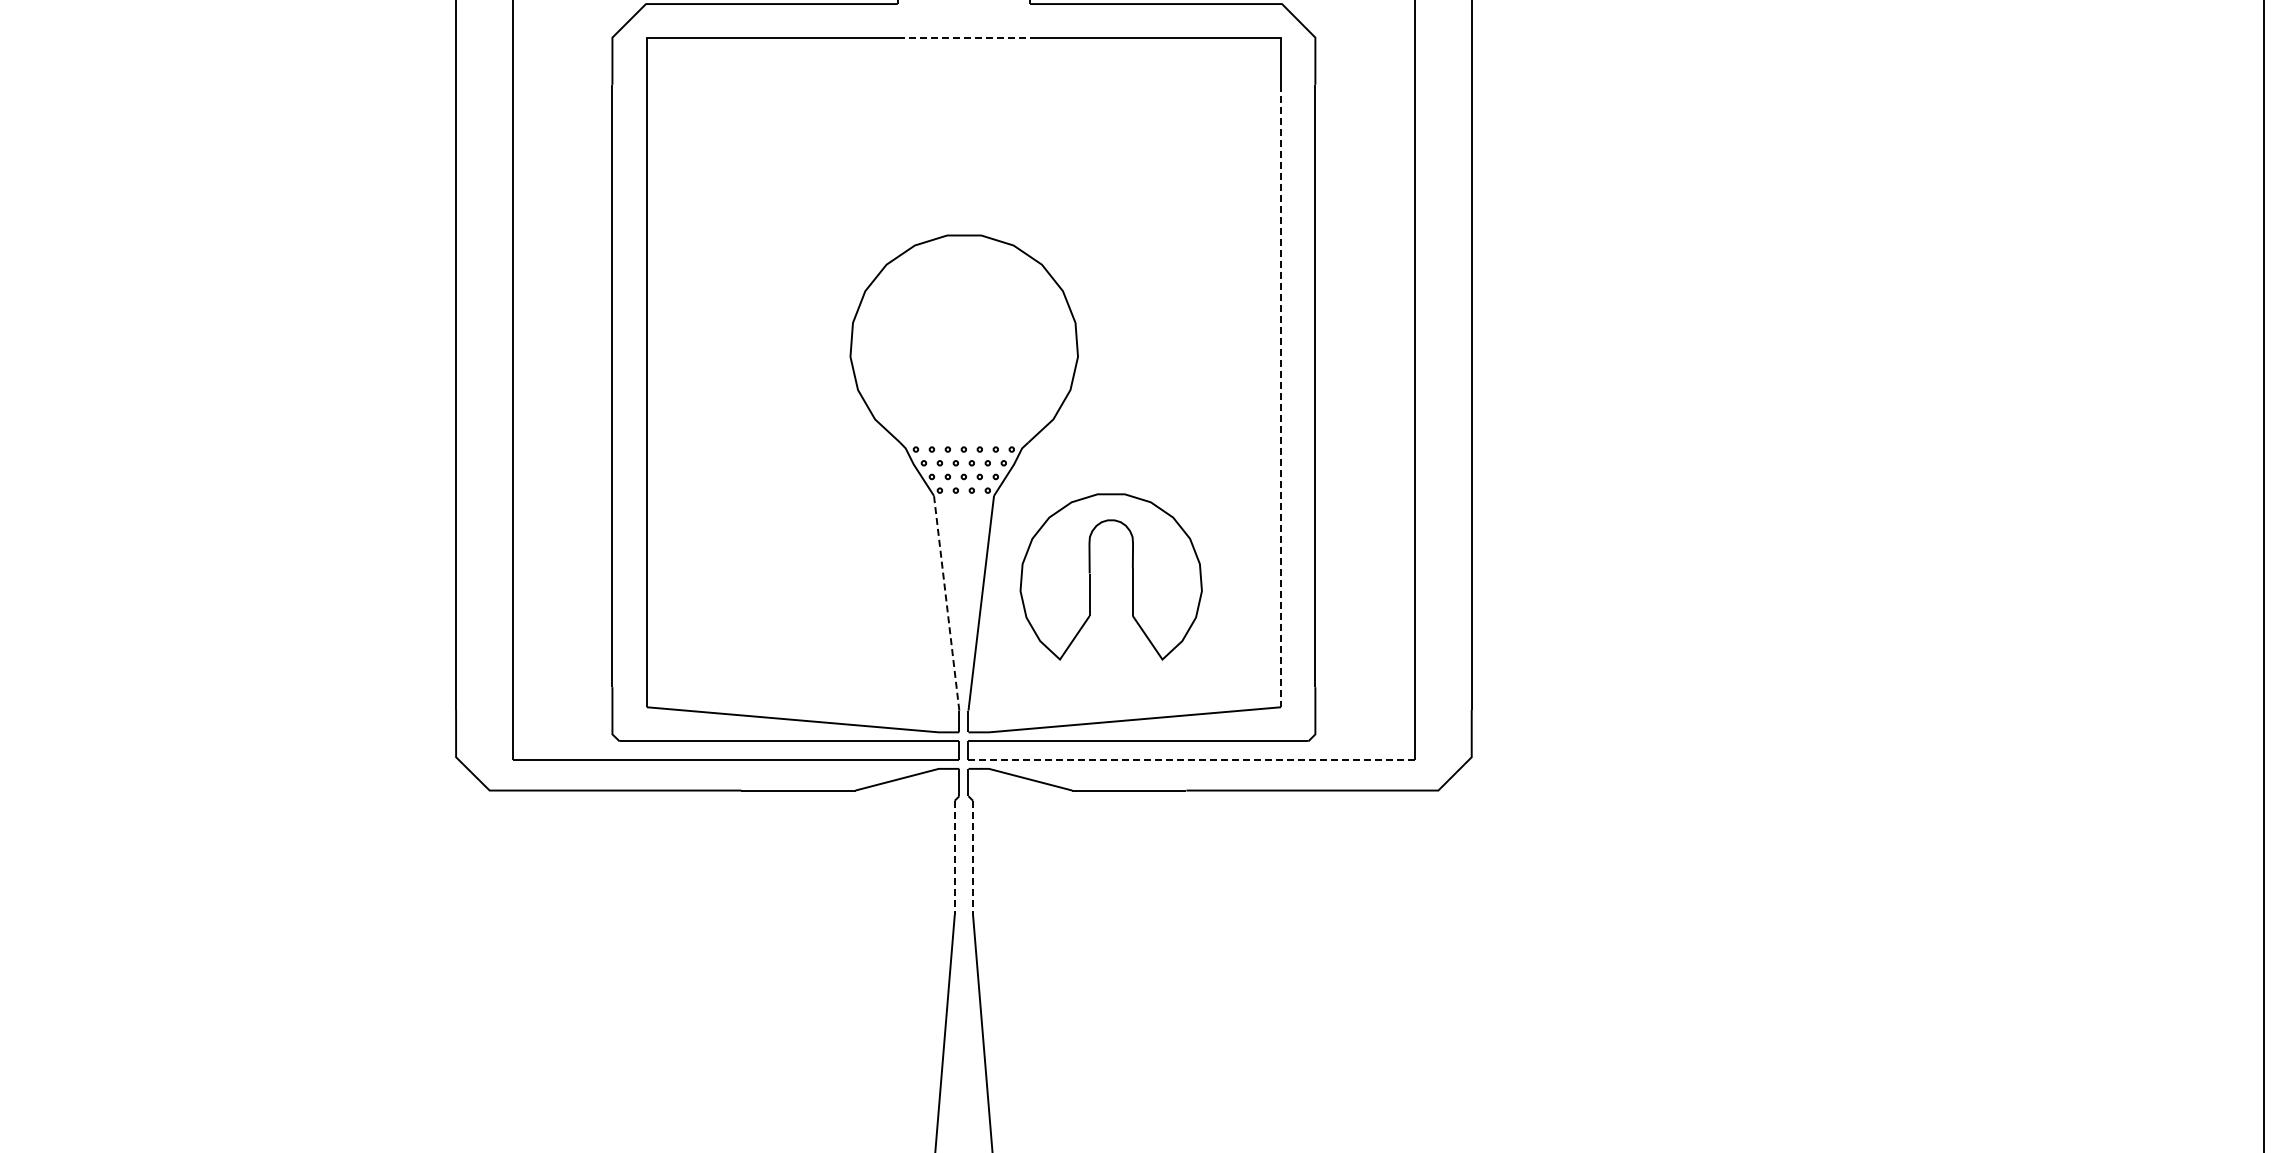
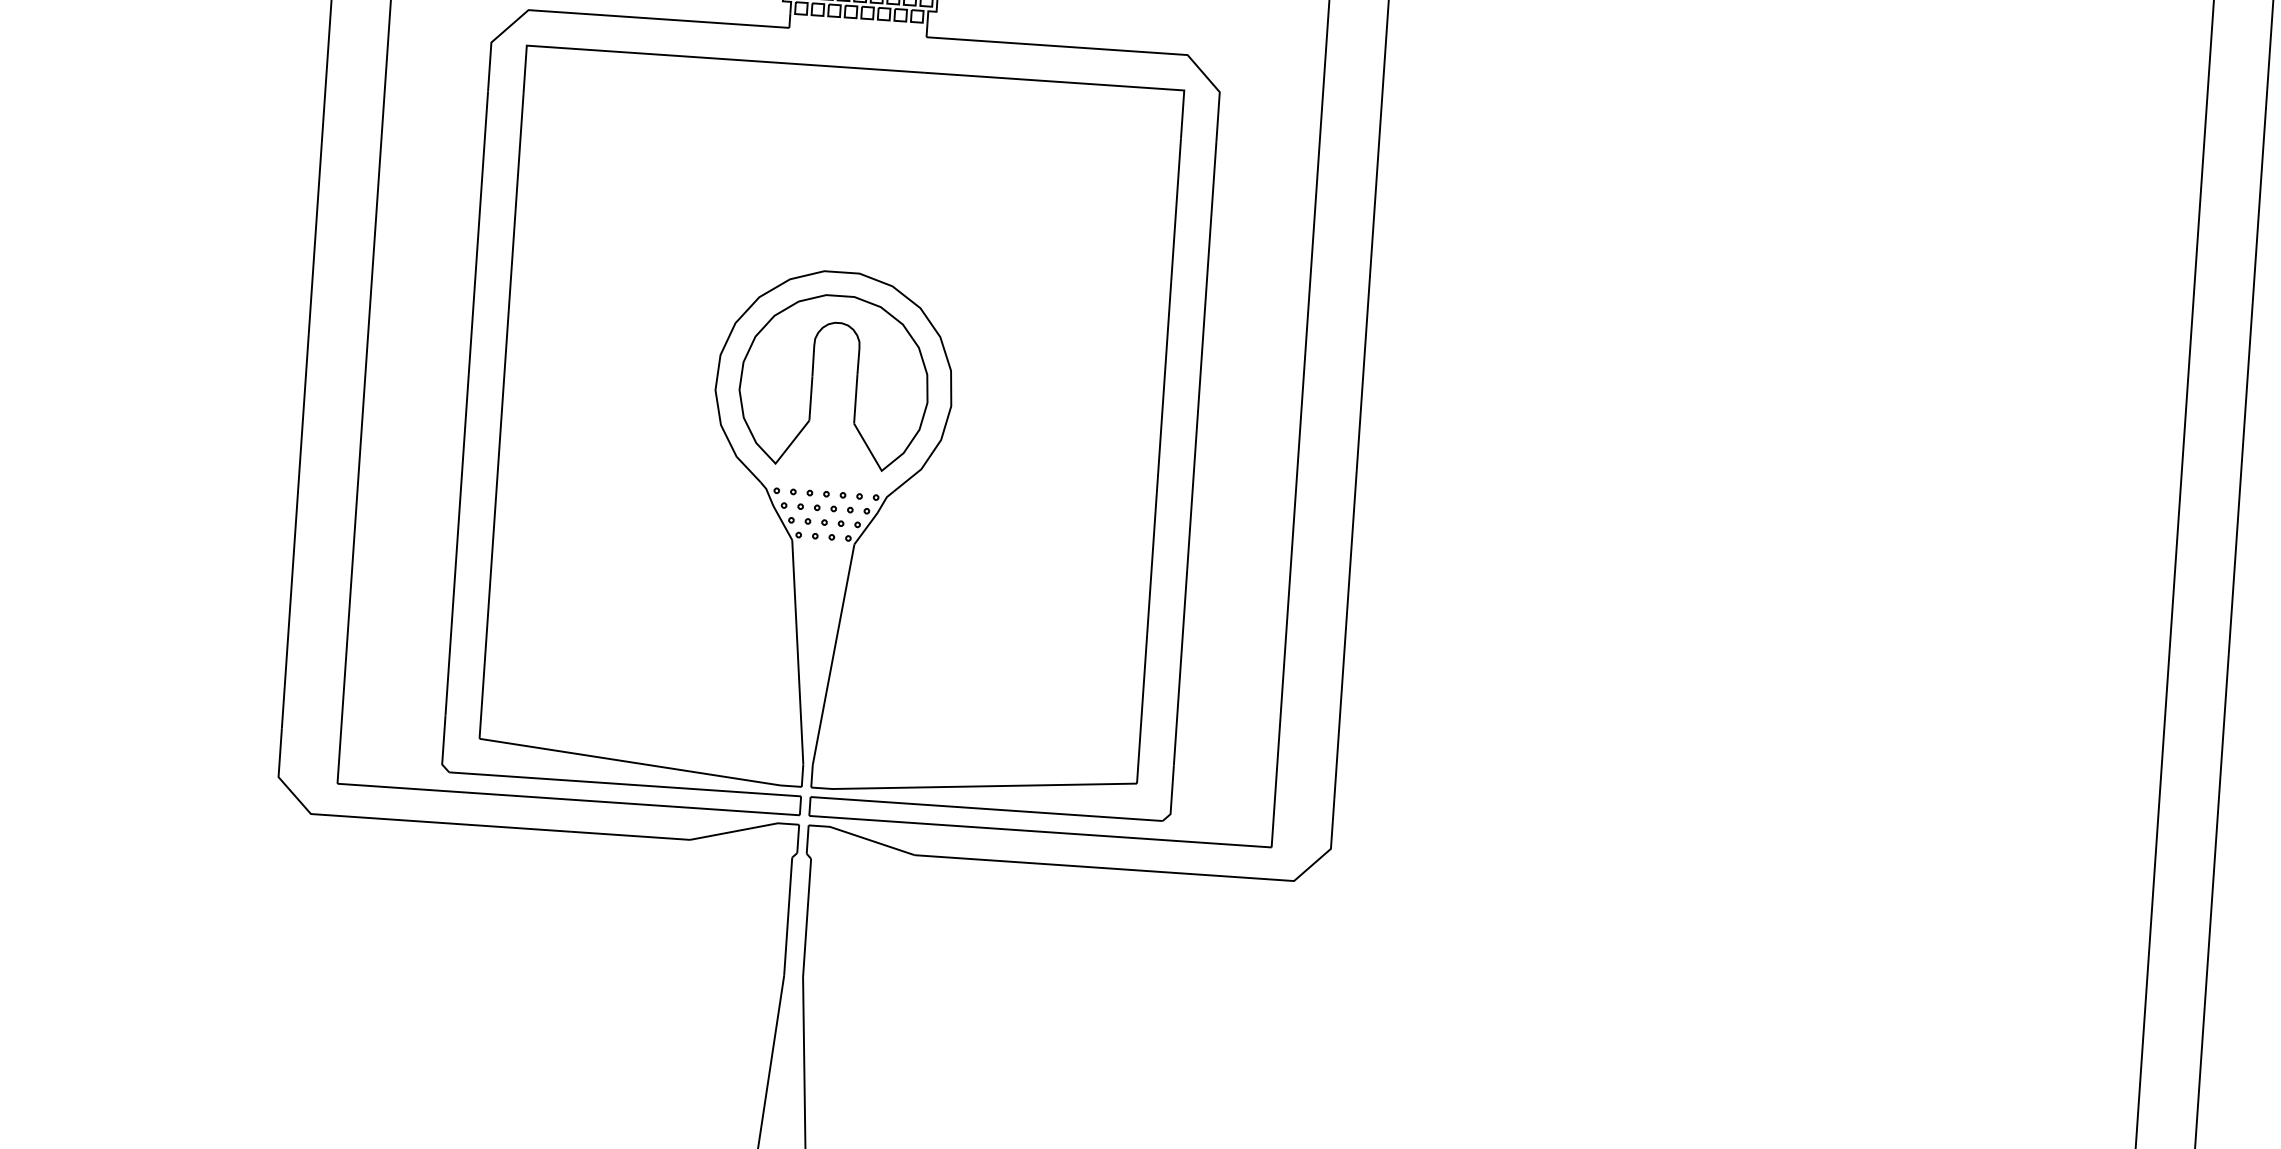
line: (964, 38) -> (856, 68), dashed -> solid
line: (1281, 396) -> (1159, 461), dashed -> solid
part: (1090, 576) -> (813, 379), moved
line: (946, 602) -> (797, 651), dashed -> solid
line: (1192, 759) -> (1041, 831), dashed -> solid
line: (954, 858) -> (787, 917), dashed -> solid
line: (973, 858) -> (807, 918), dashed -> solid

